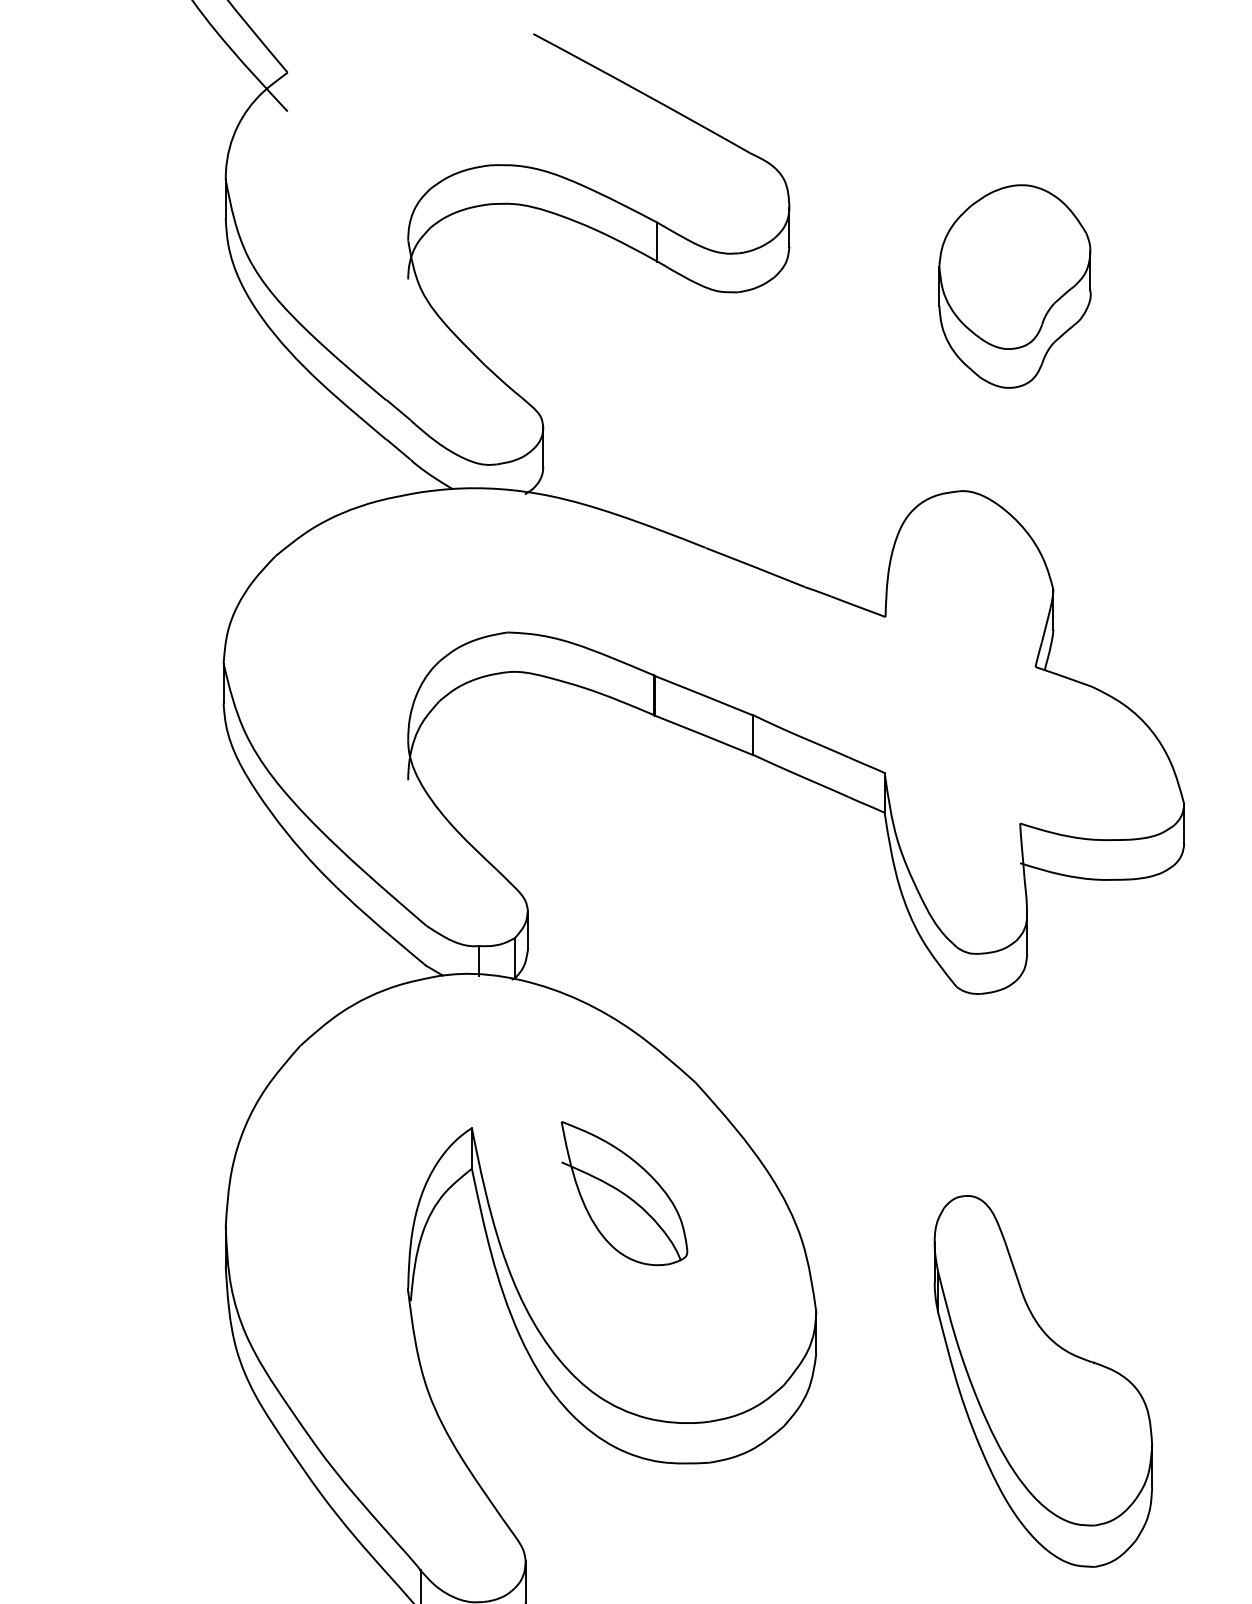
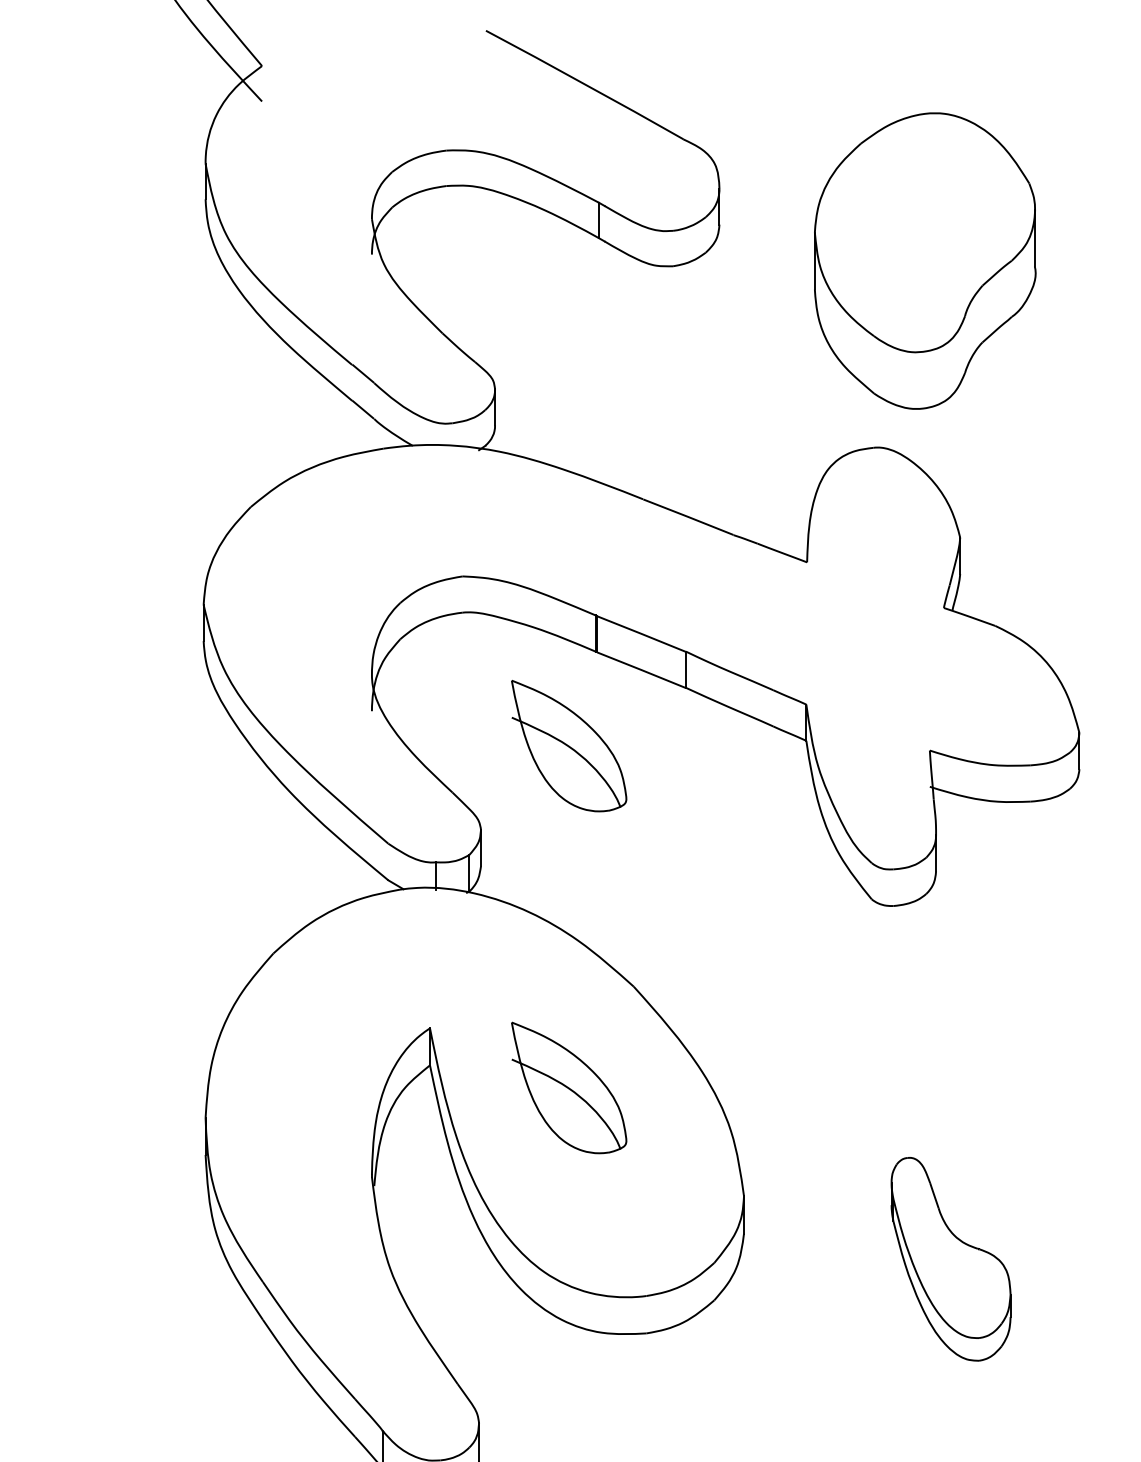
part: (1014, 286) -> (924, 261), size x1.6
part: (624, 818) -> (569, 746), added
part: (1043, 1381) -> (951, 1259), size x0.6

